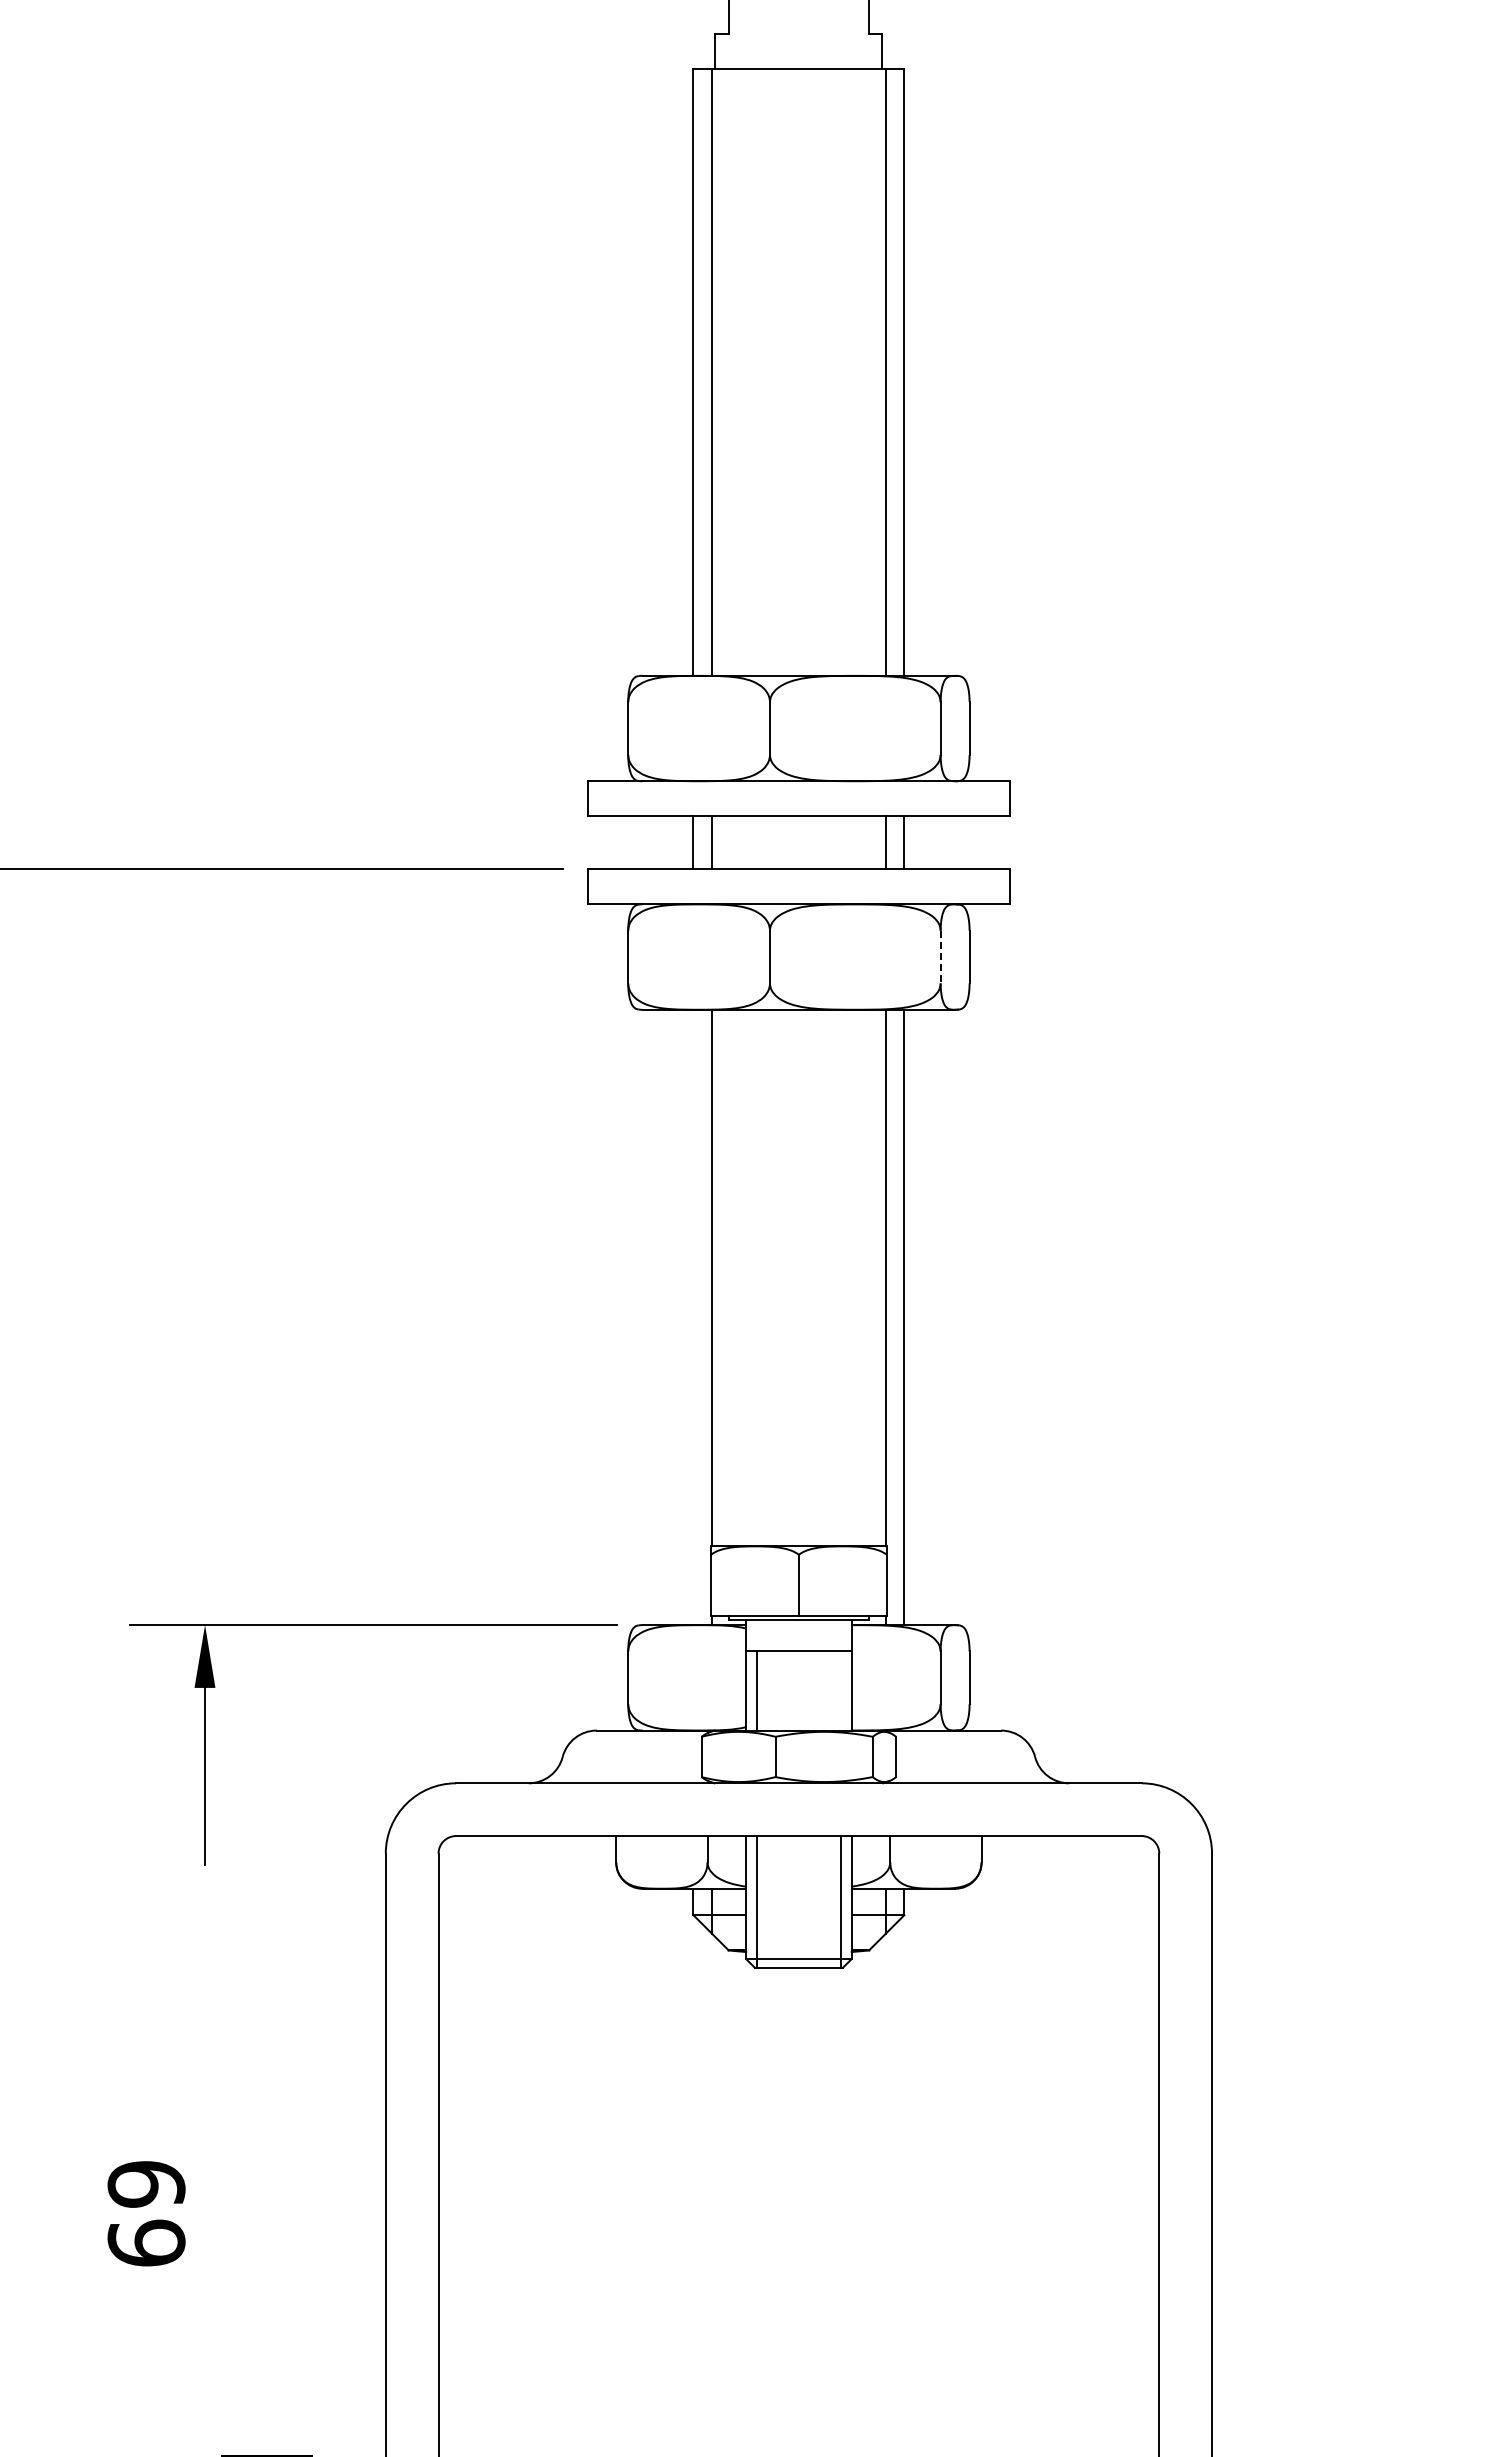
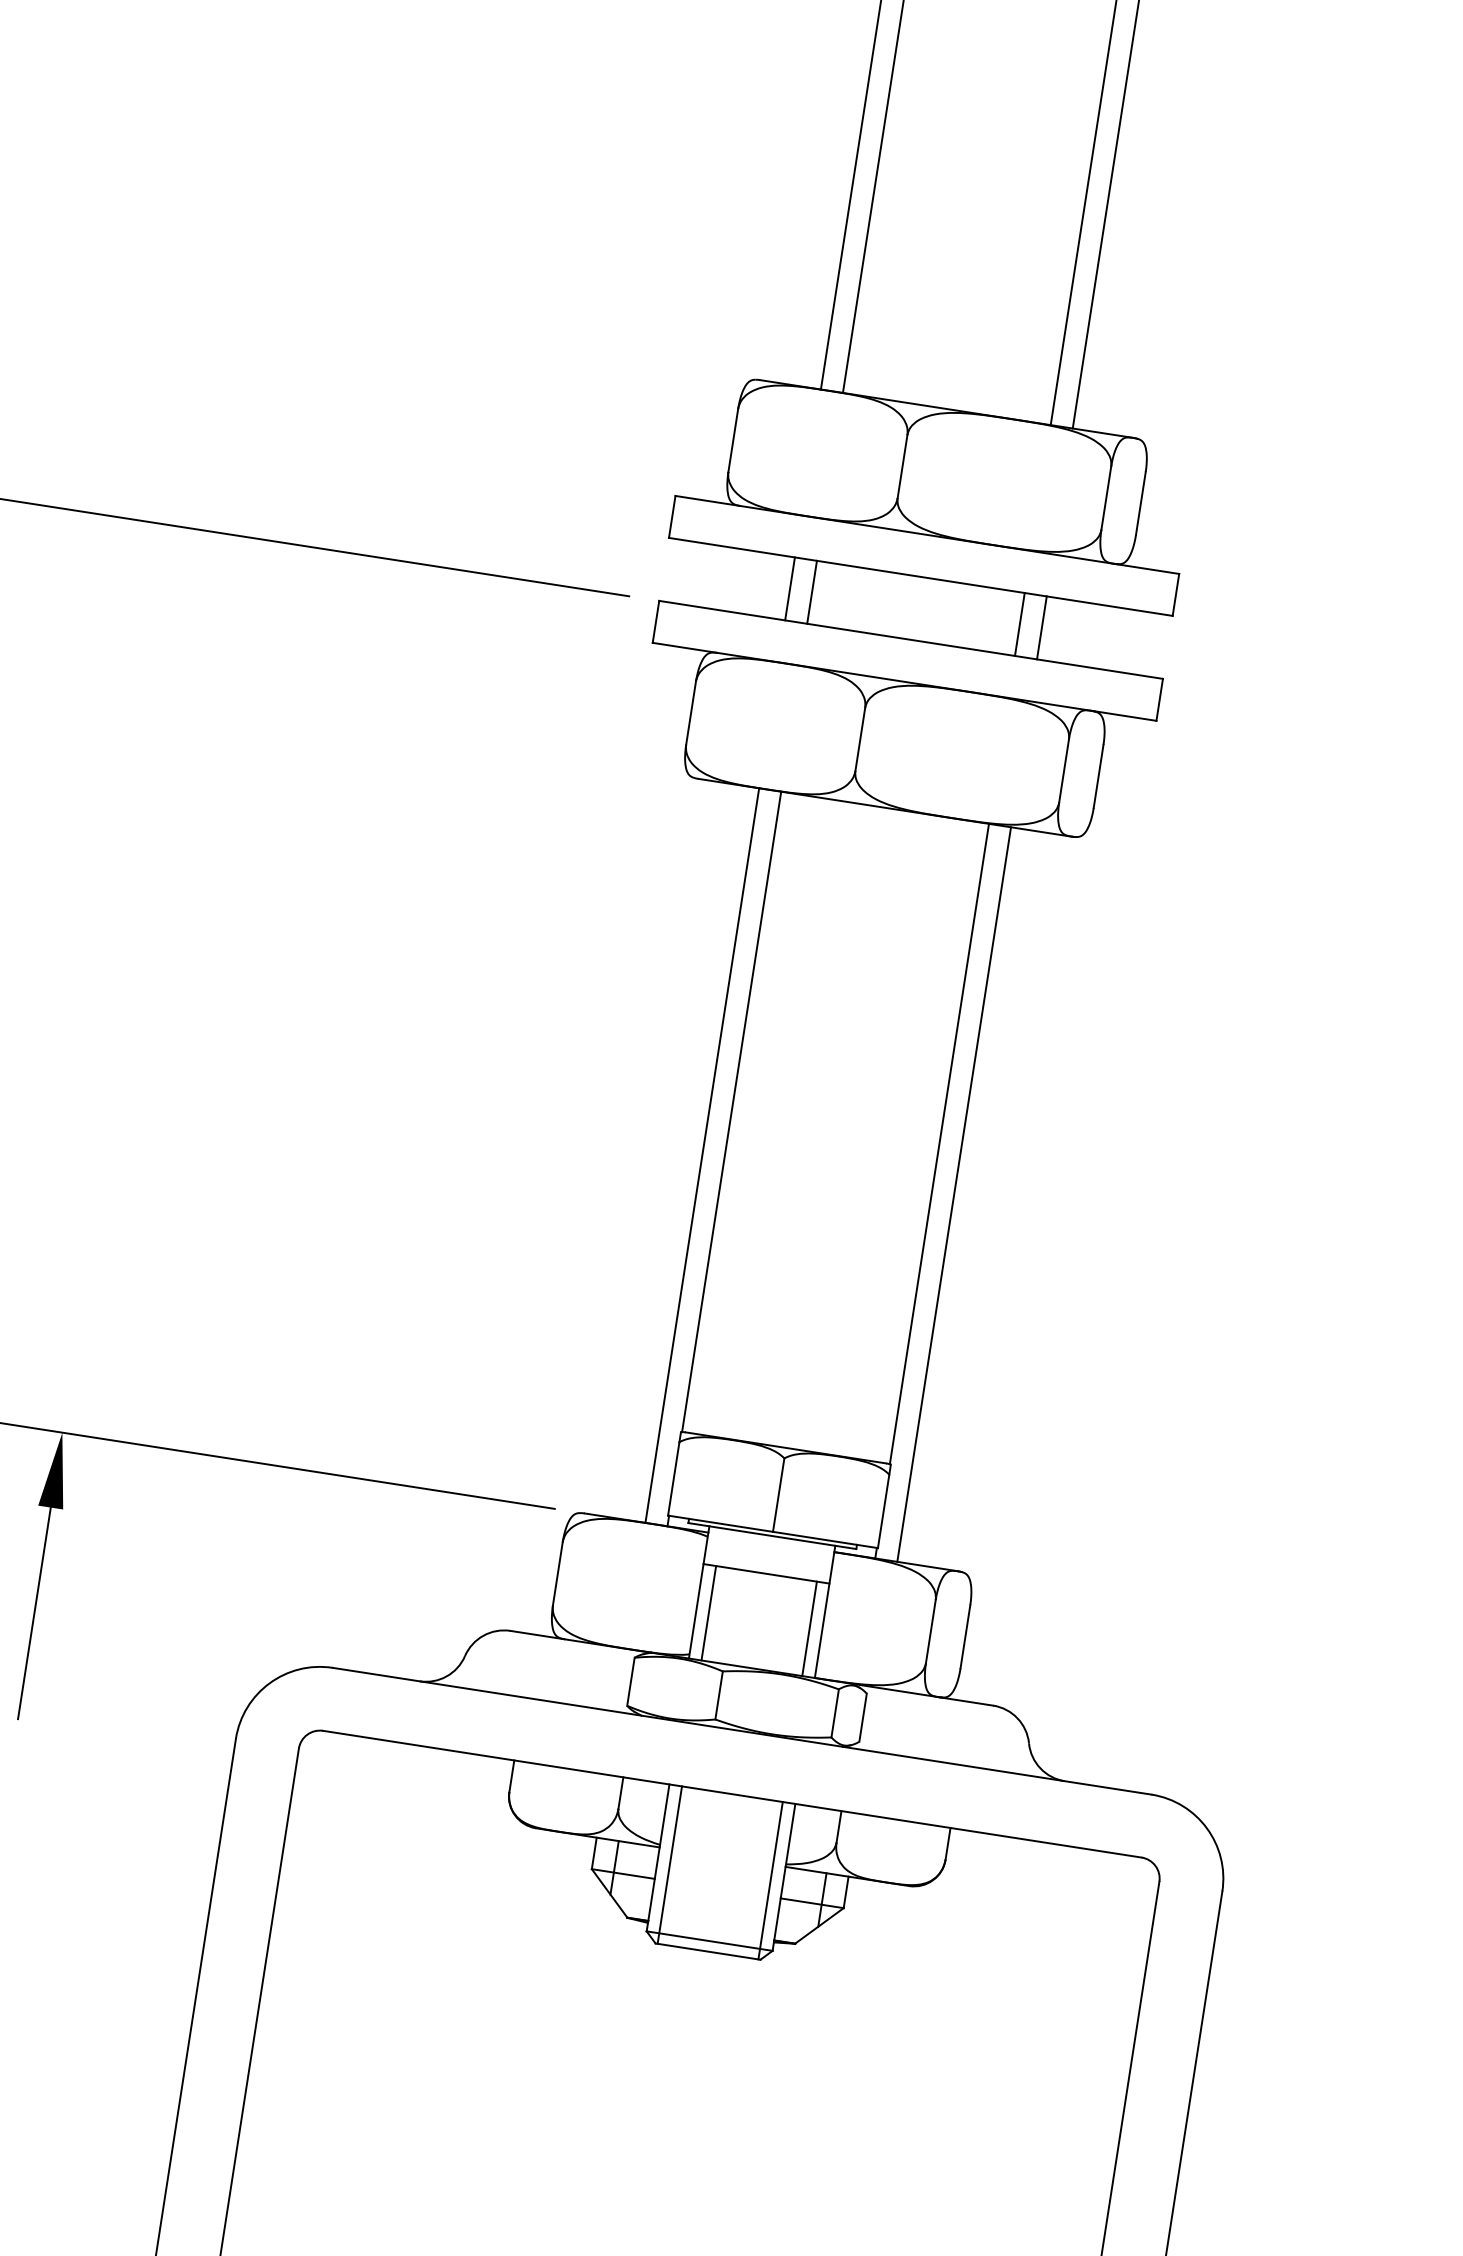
line: (940, 957) -> (1063, 771), dashed -> solid
line: (693, 1317) -> (702, 1155), added
line: (841, 1690) -> (810, 1628), added

